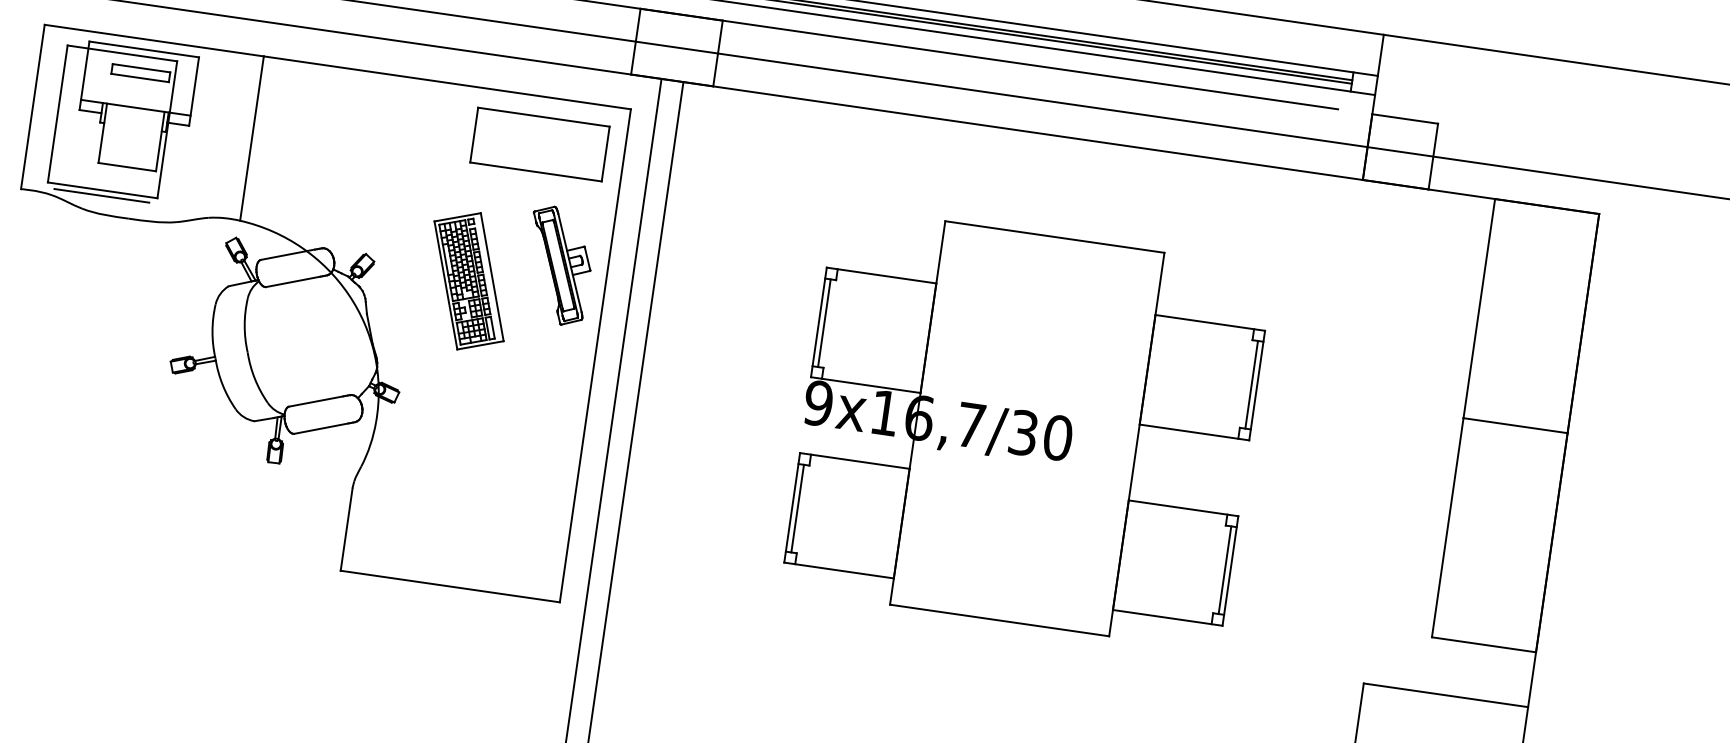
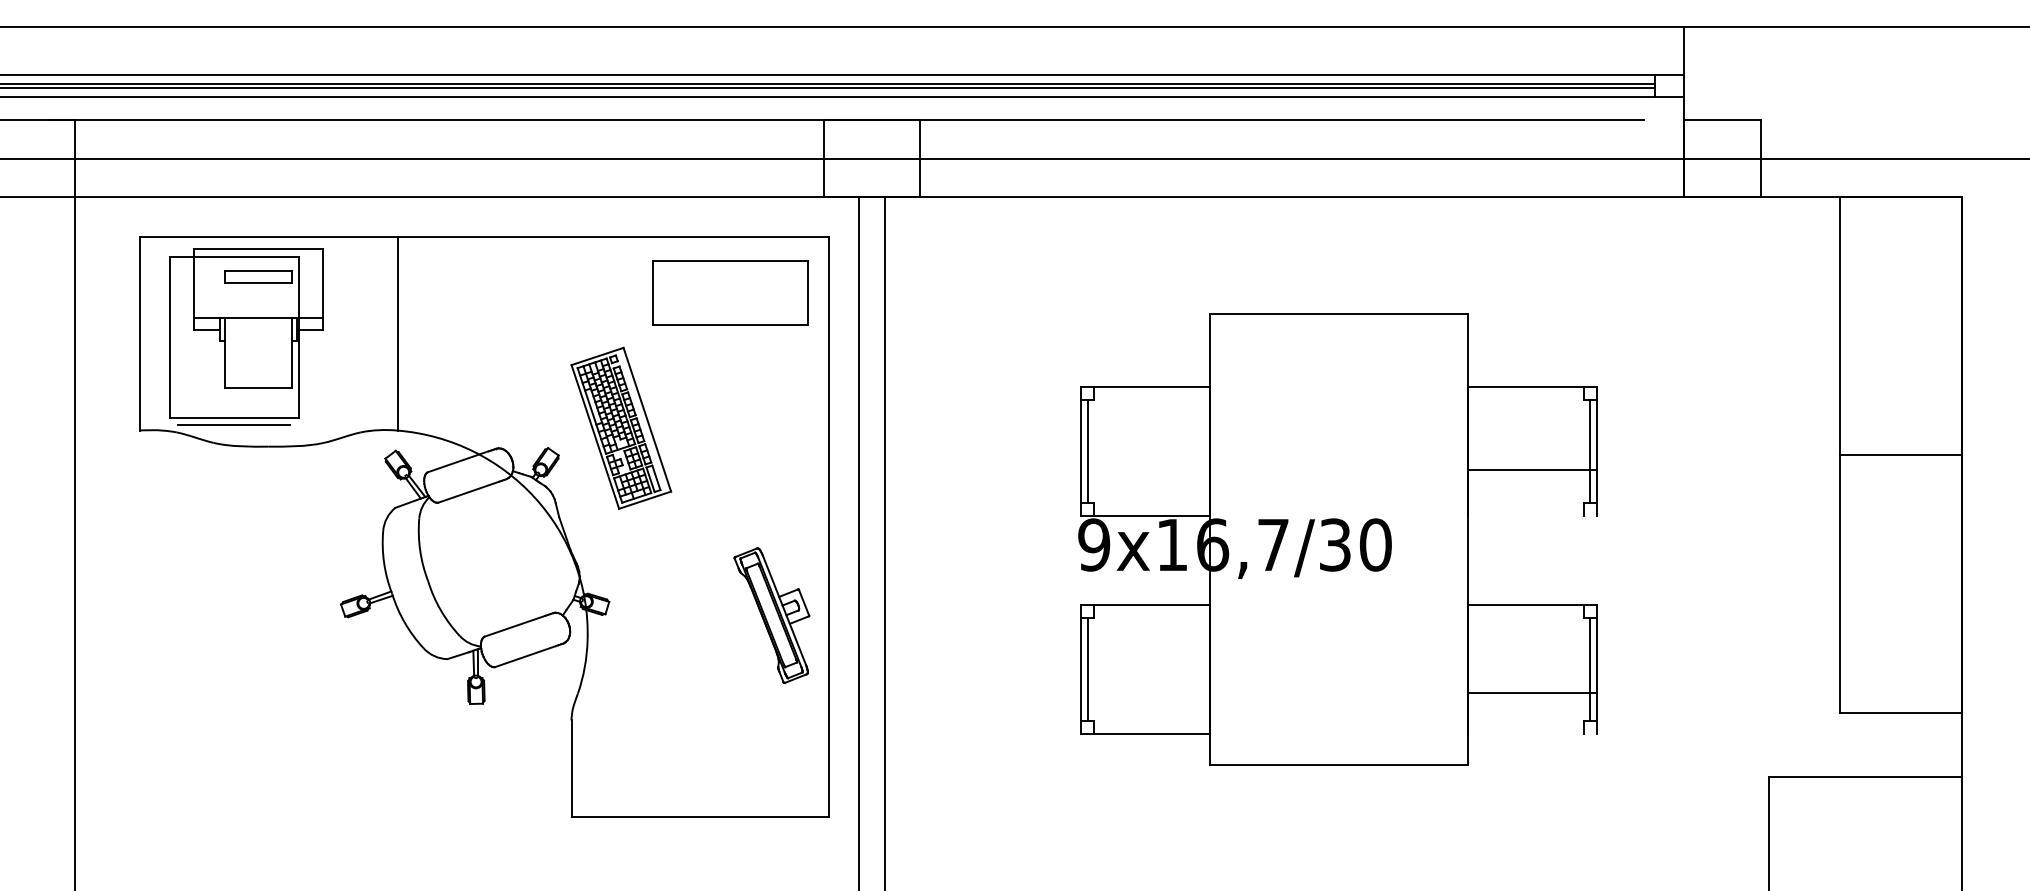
part: (558, 265) -> (771, 615), moved
part: (469, 280) -> (621, 427), moved
line: (1193, 432) -> (1531, 470), moved
line: (1167, 618) -> (1531, 693), moved

